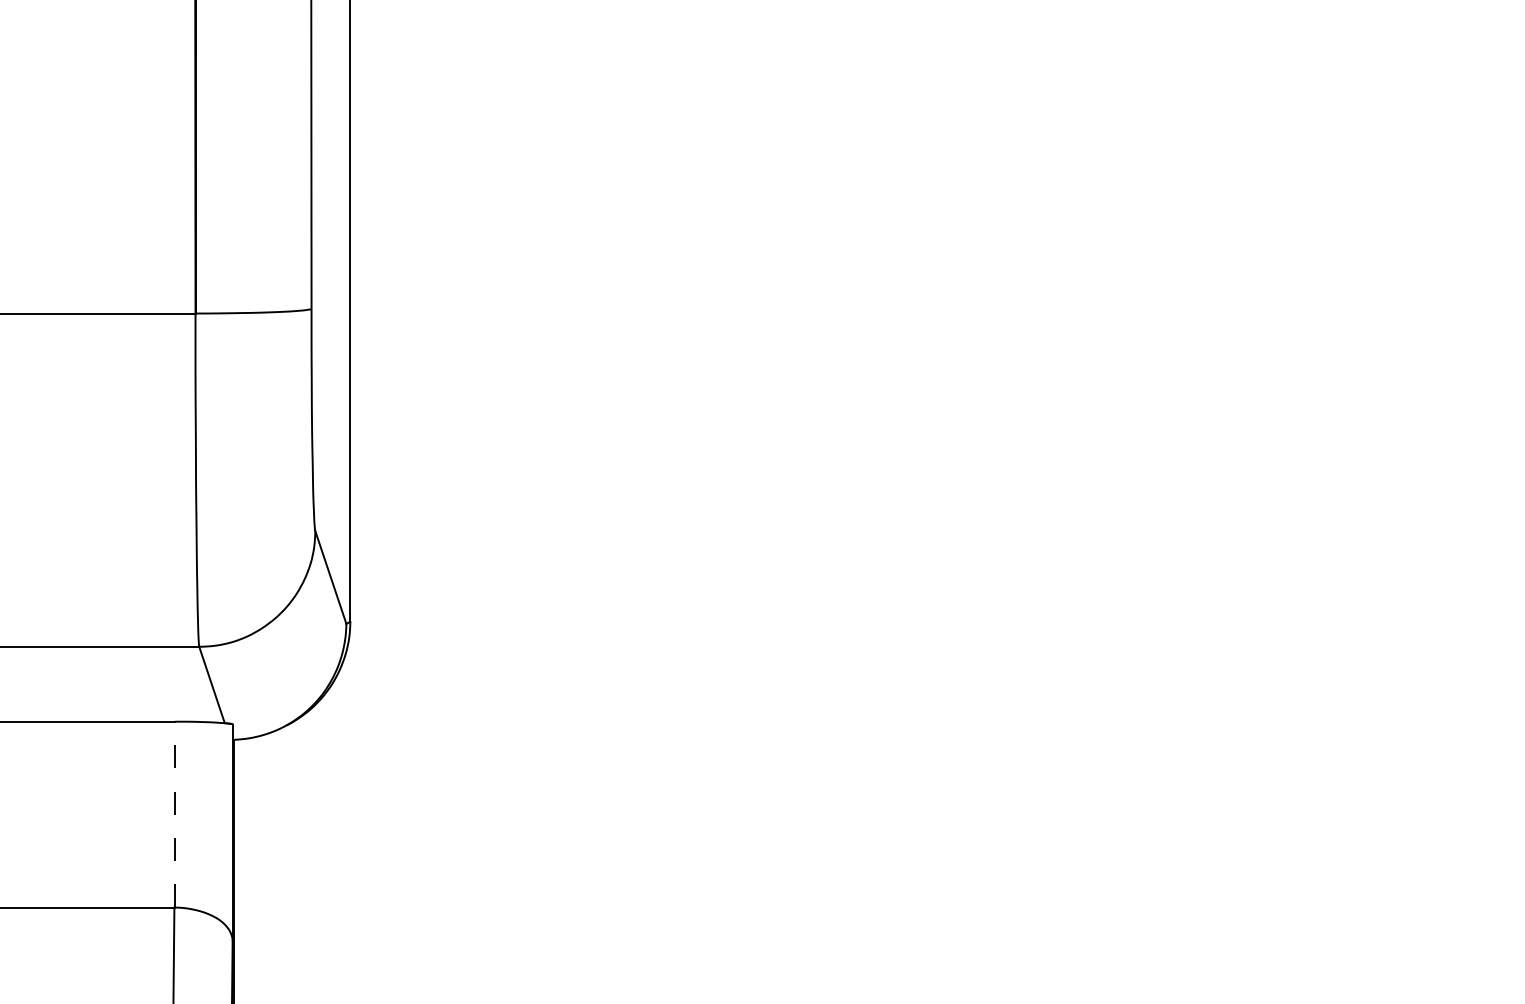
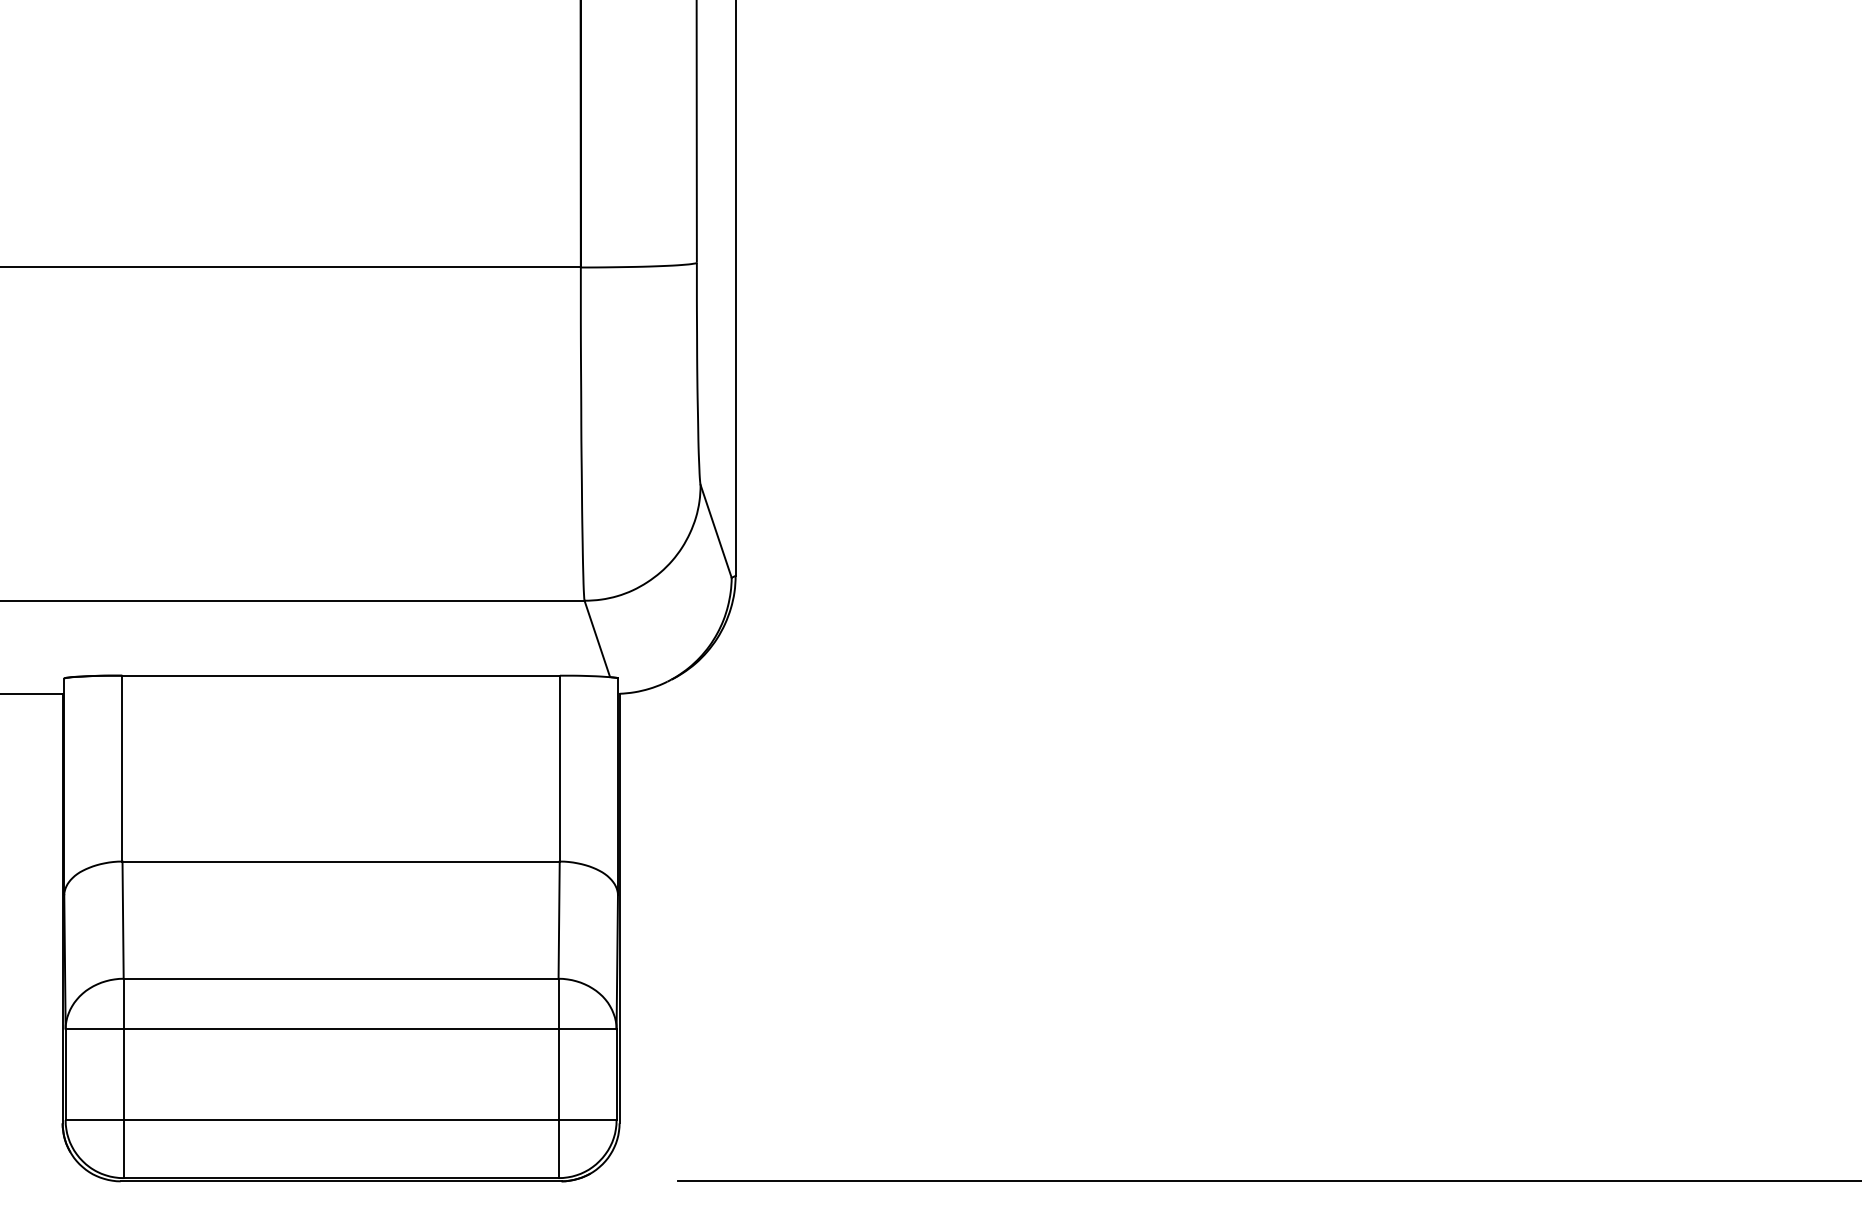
line: (174, 814) -> (559, 768), dashed -> solid

